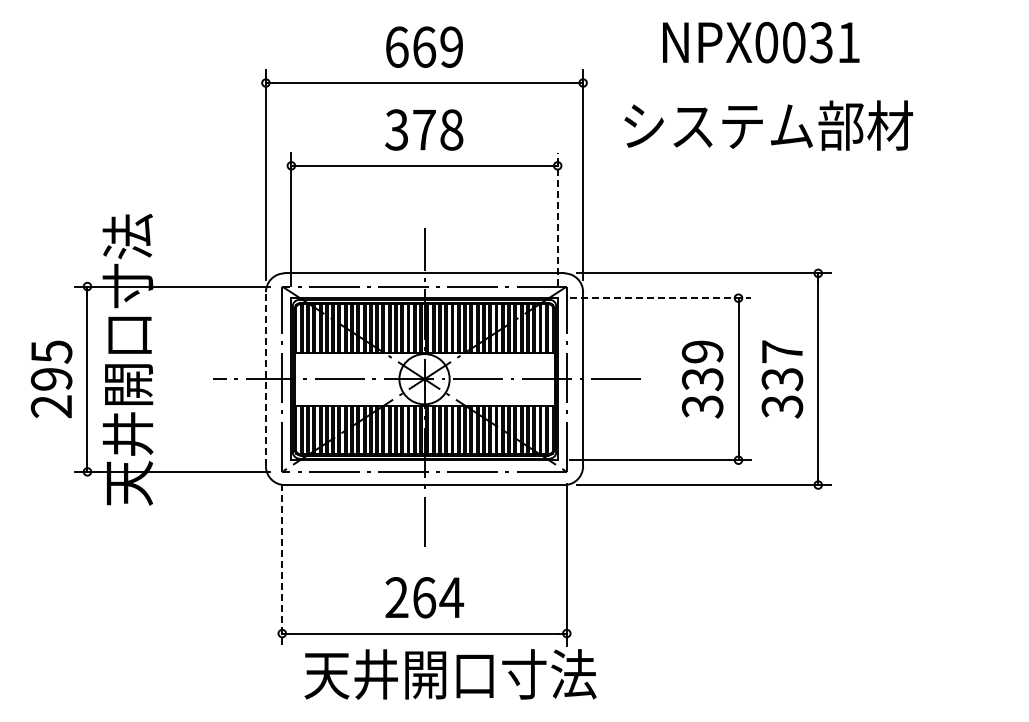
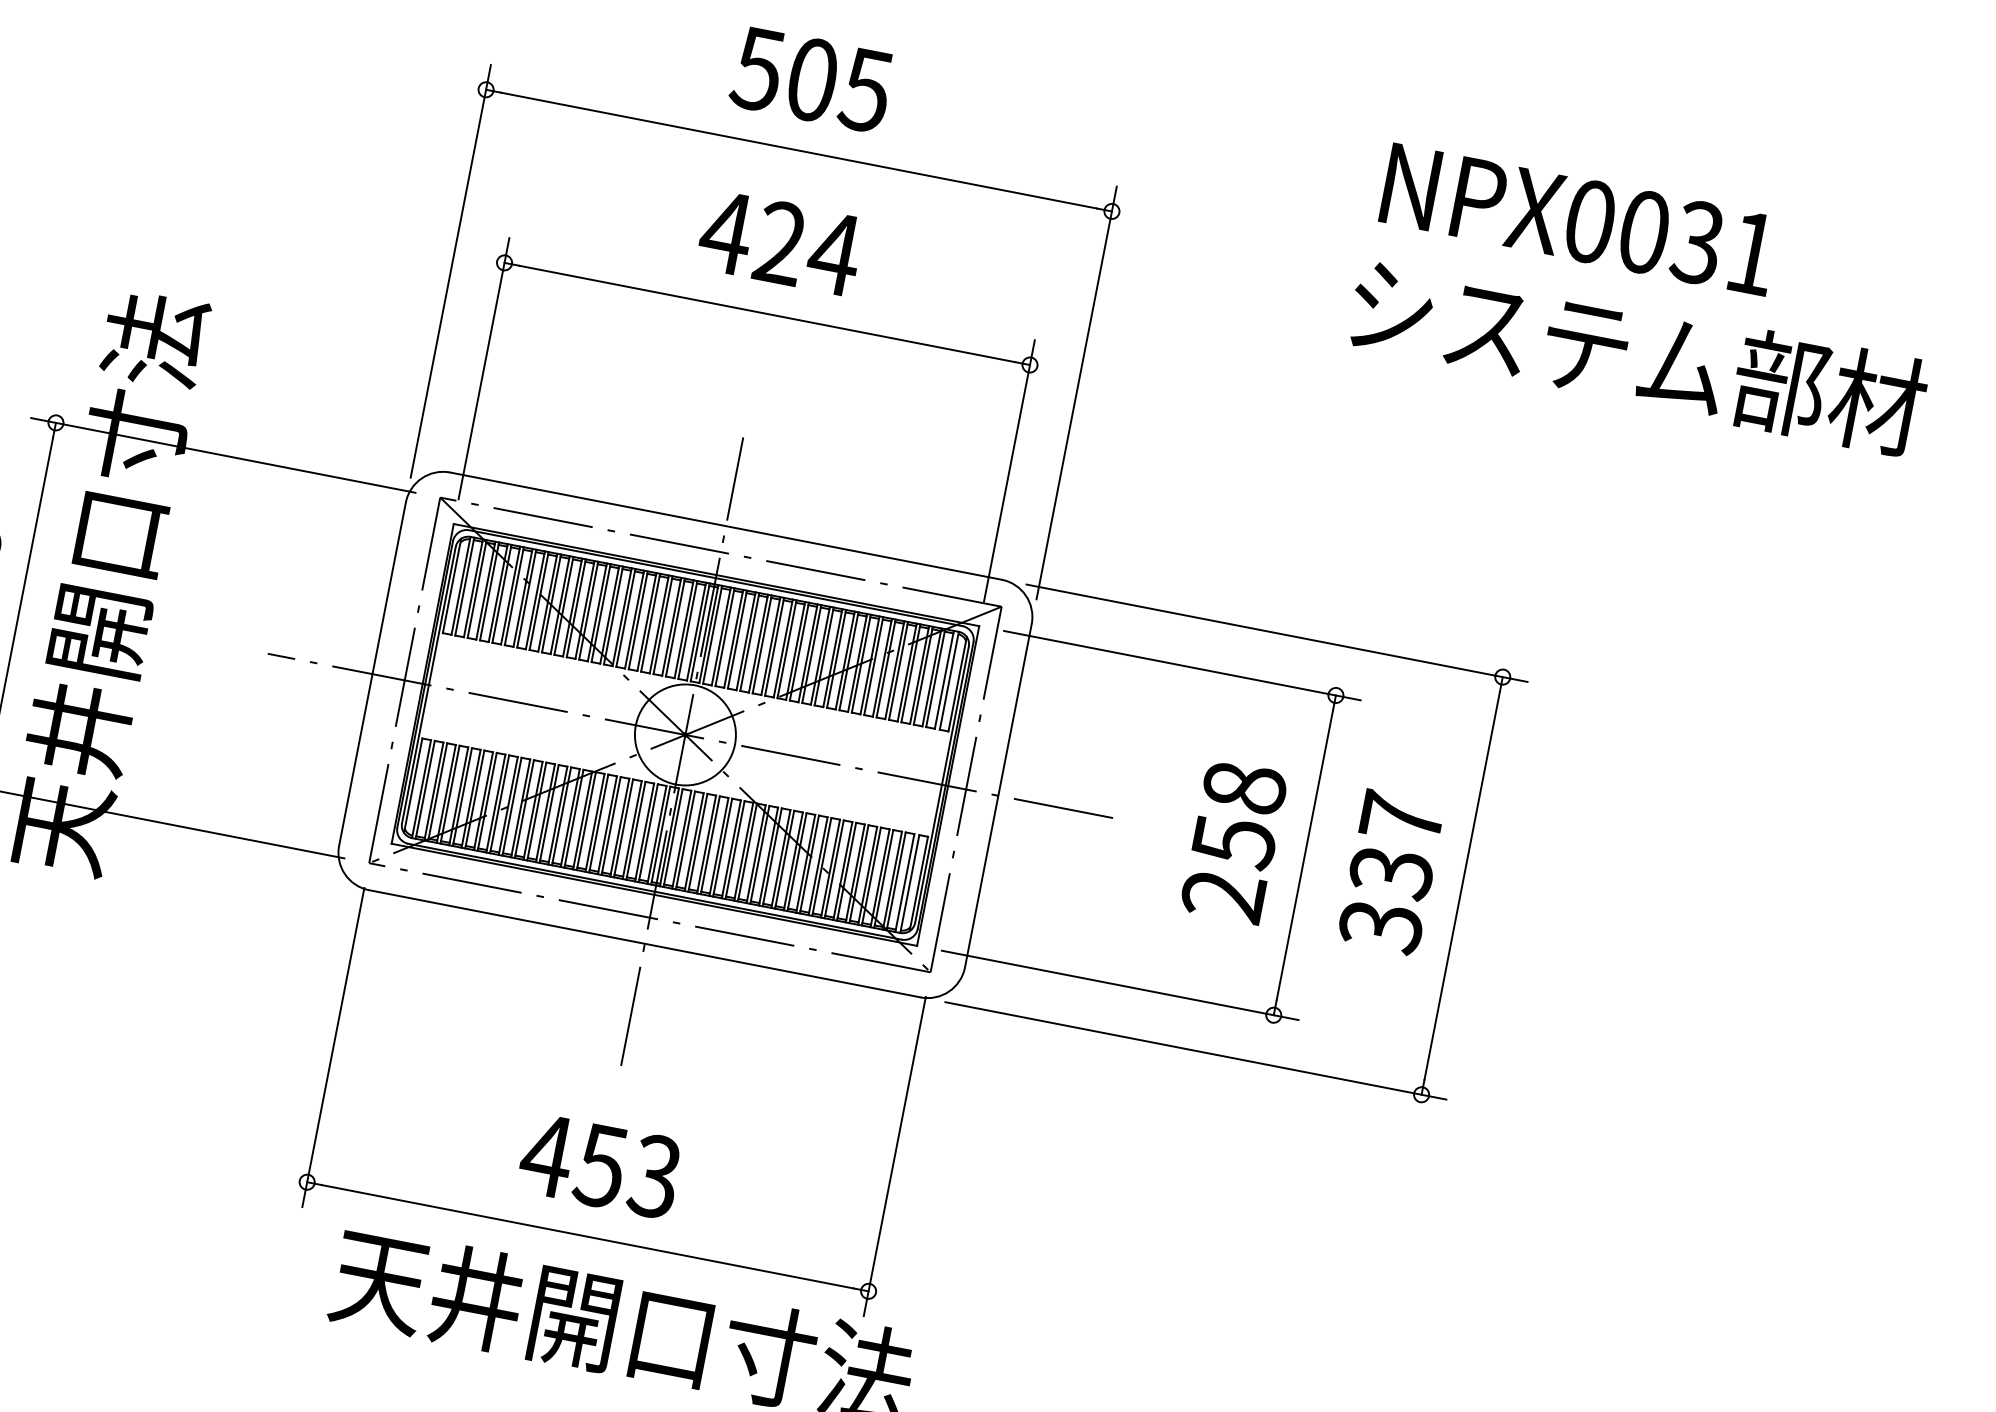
text: (761, 42) -> (1579, 219), moved
text: (423, 46) -> (810, 78), 669 -> 505
text: (768, 125) -> (1637, 355), moved
text: (424, 129) -> (781, 242), 378 -> 424
line: (557, 218) -> (1009, 468), dashed -> solid
line: (661, 298) -> (1183, 666), dashed -> solid
line: (265, 379) -> (371, 674), dashed -> solid
text: (702, 379) -> (1233, 842), 339 -> 258
line: (282, 565) -> (333, 1048), dashed -> solid
text: (424, 597) -> (601, 1165), 264 -> 453

